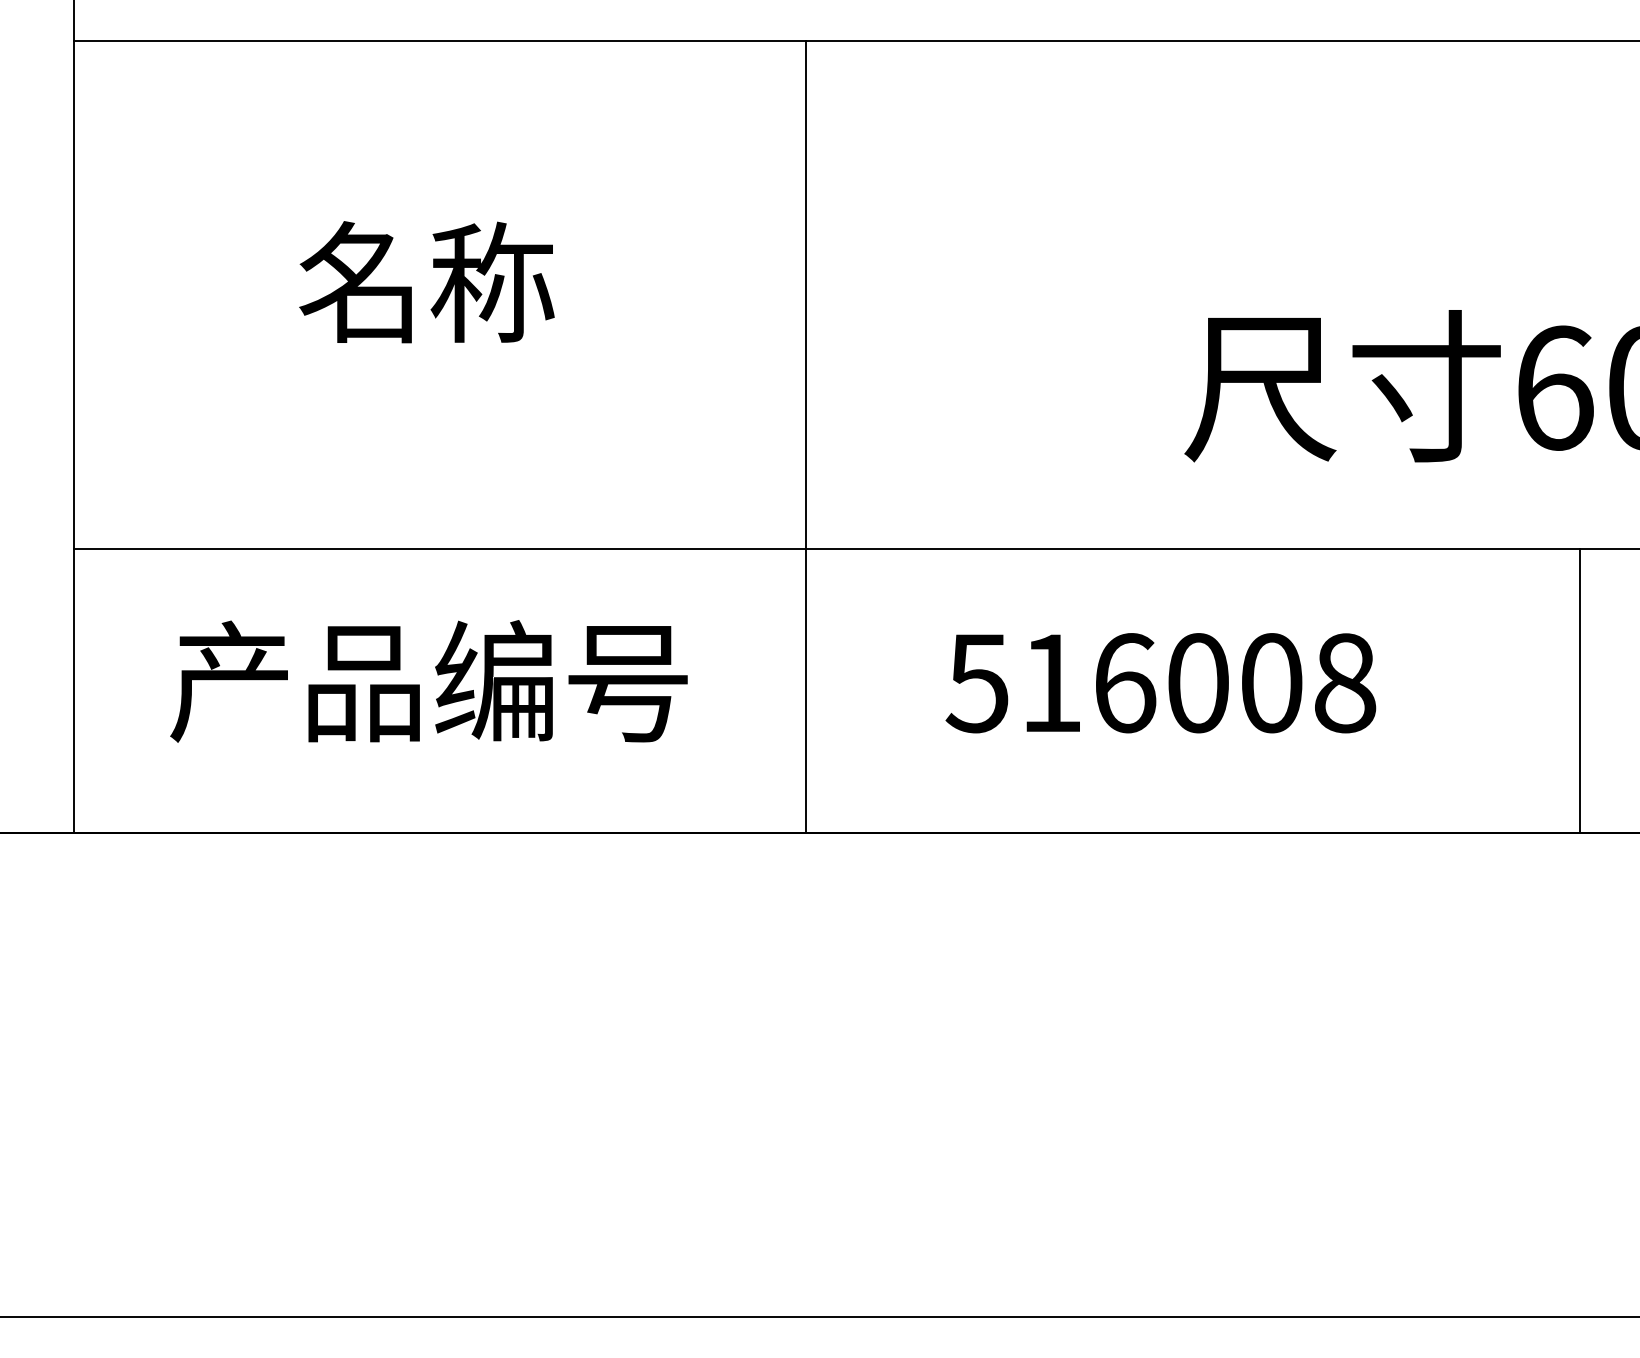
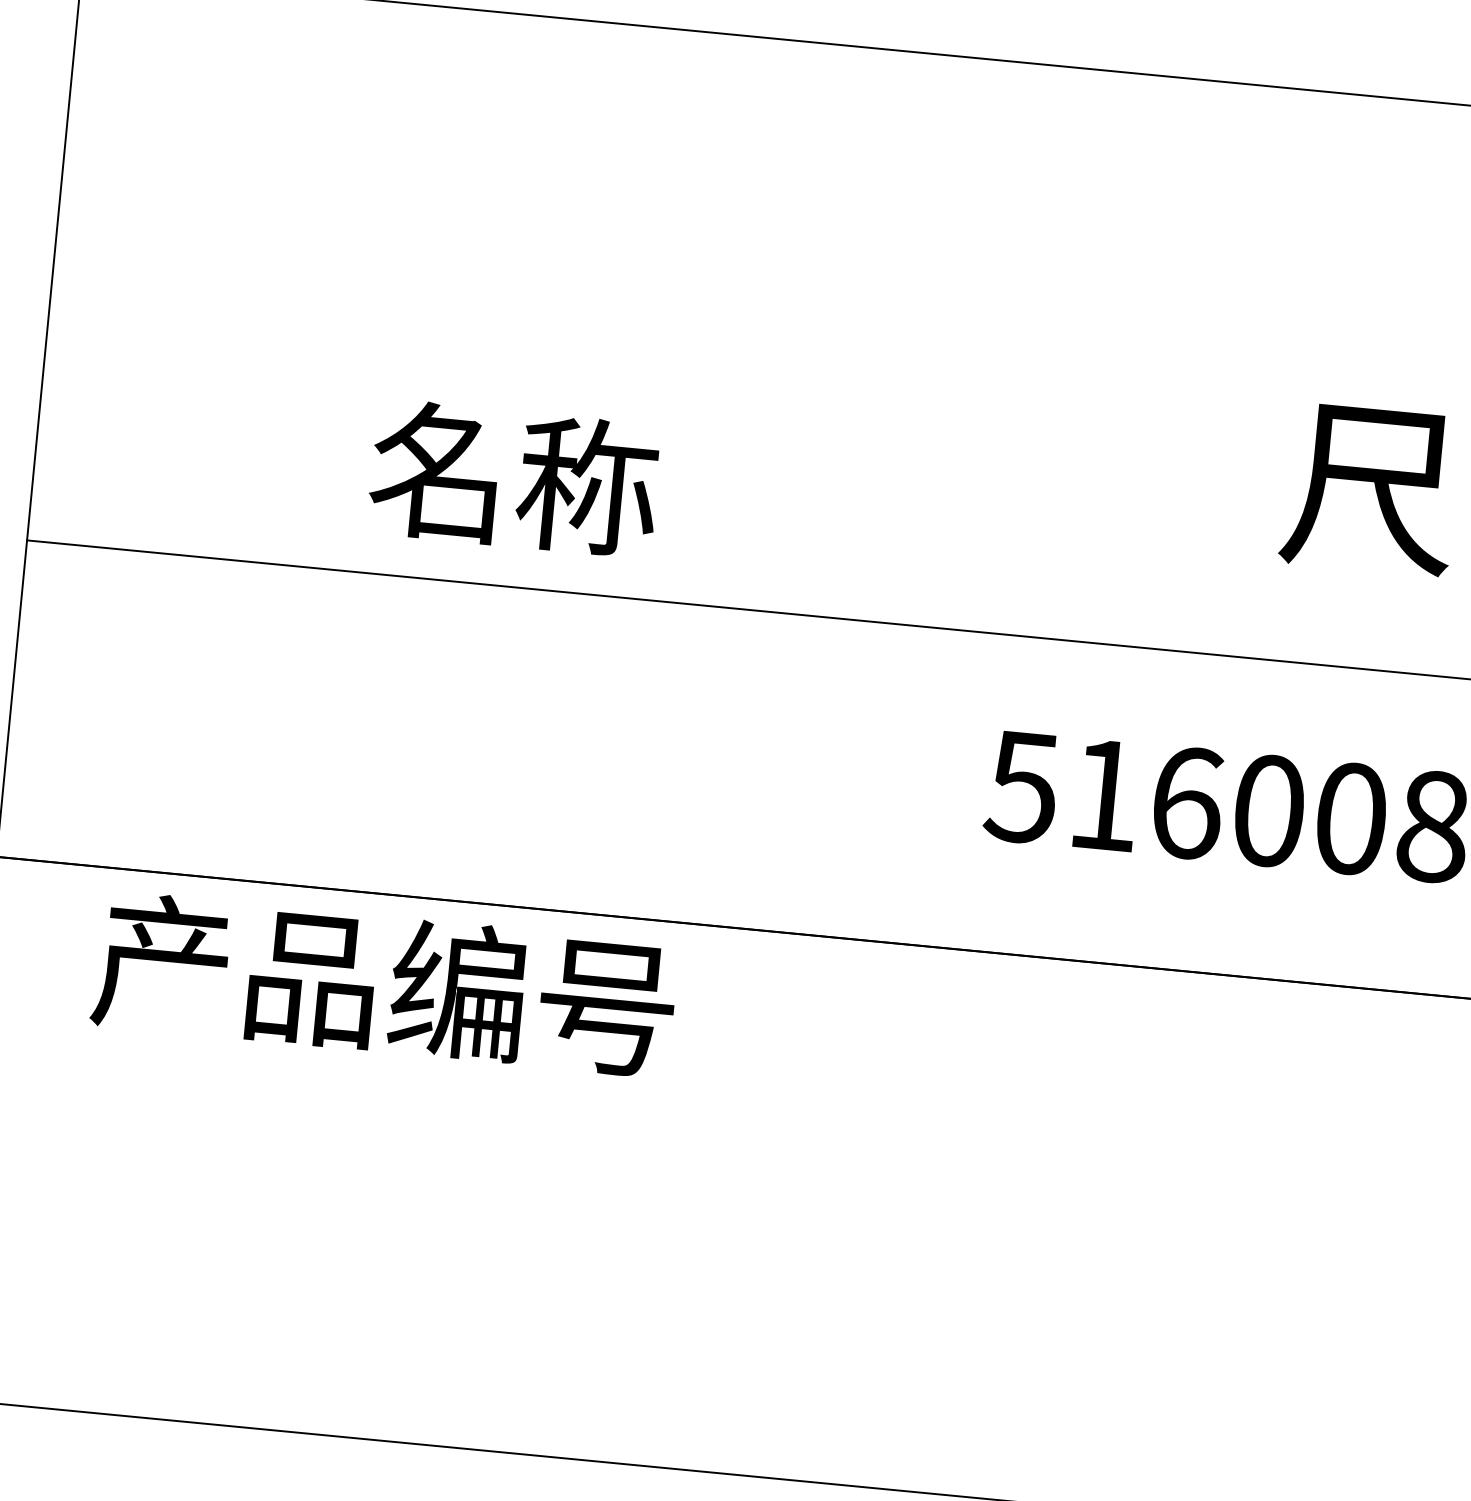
text: (426, 282) -> (513, 479), moved
line: (806, 436) -> (857, 493), removed
text: (428, 681) -> (384, 984), moved

